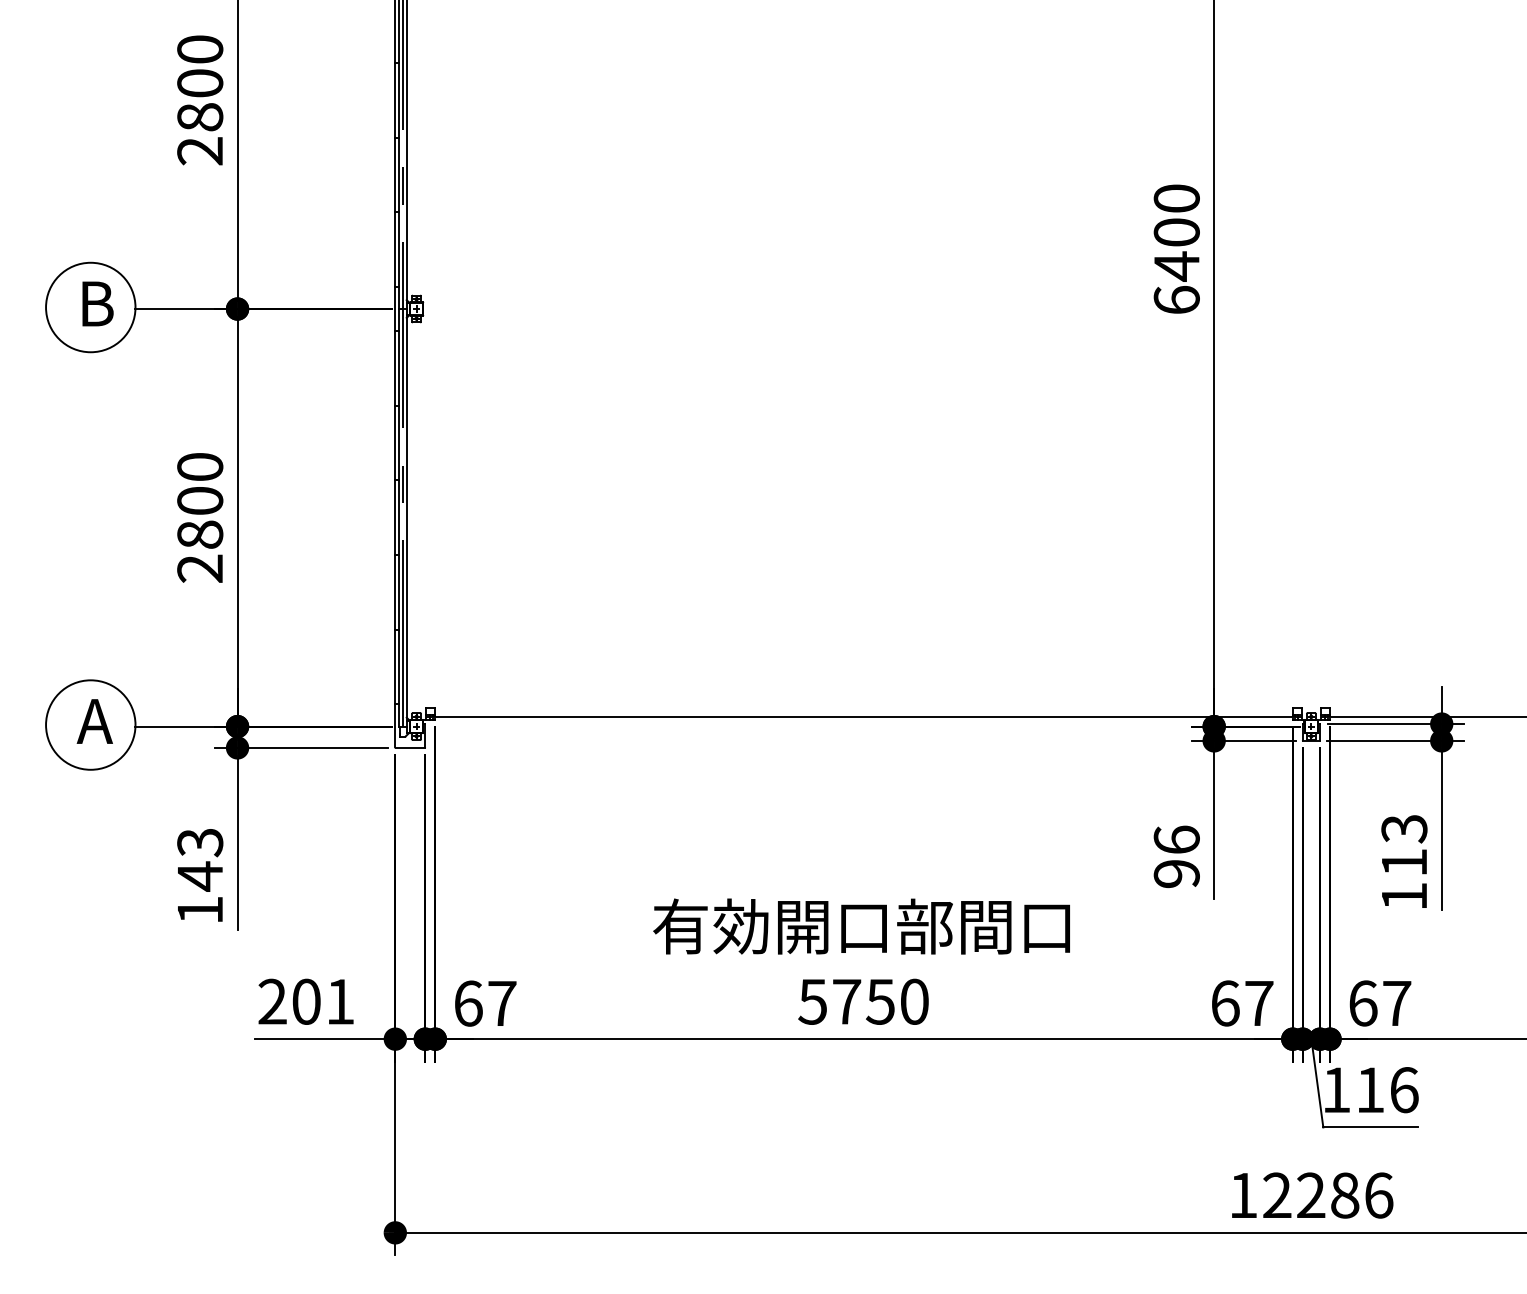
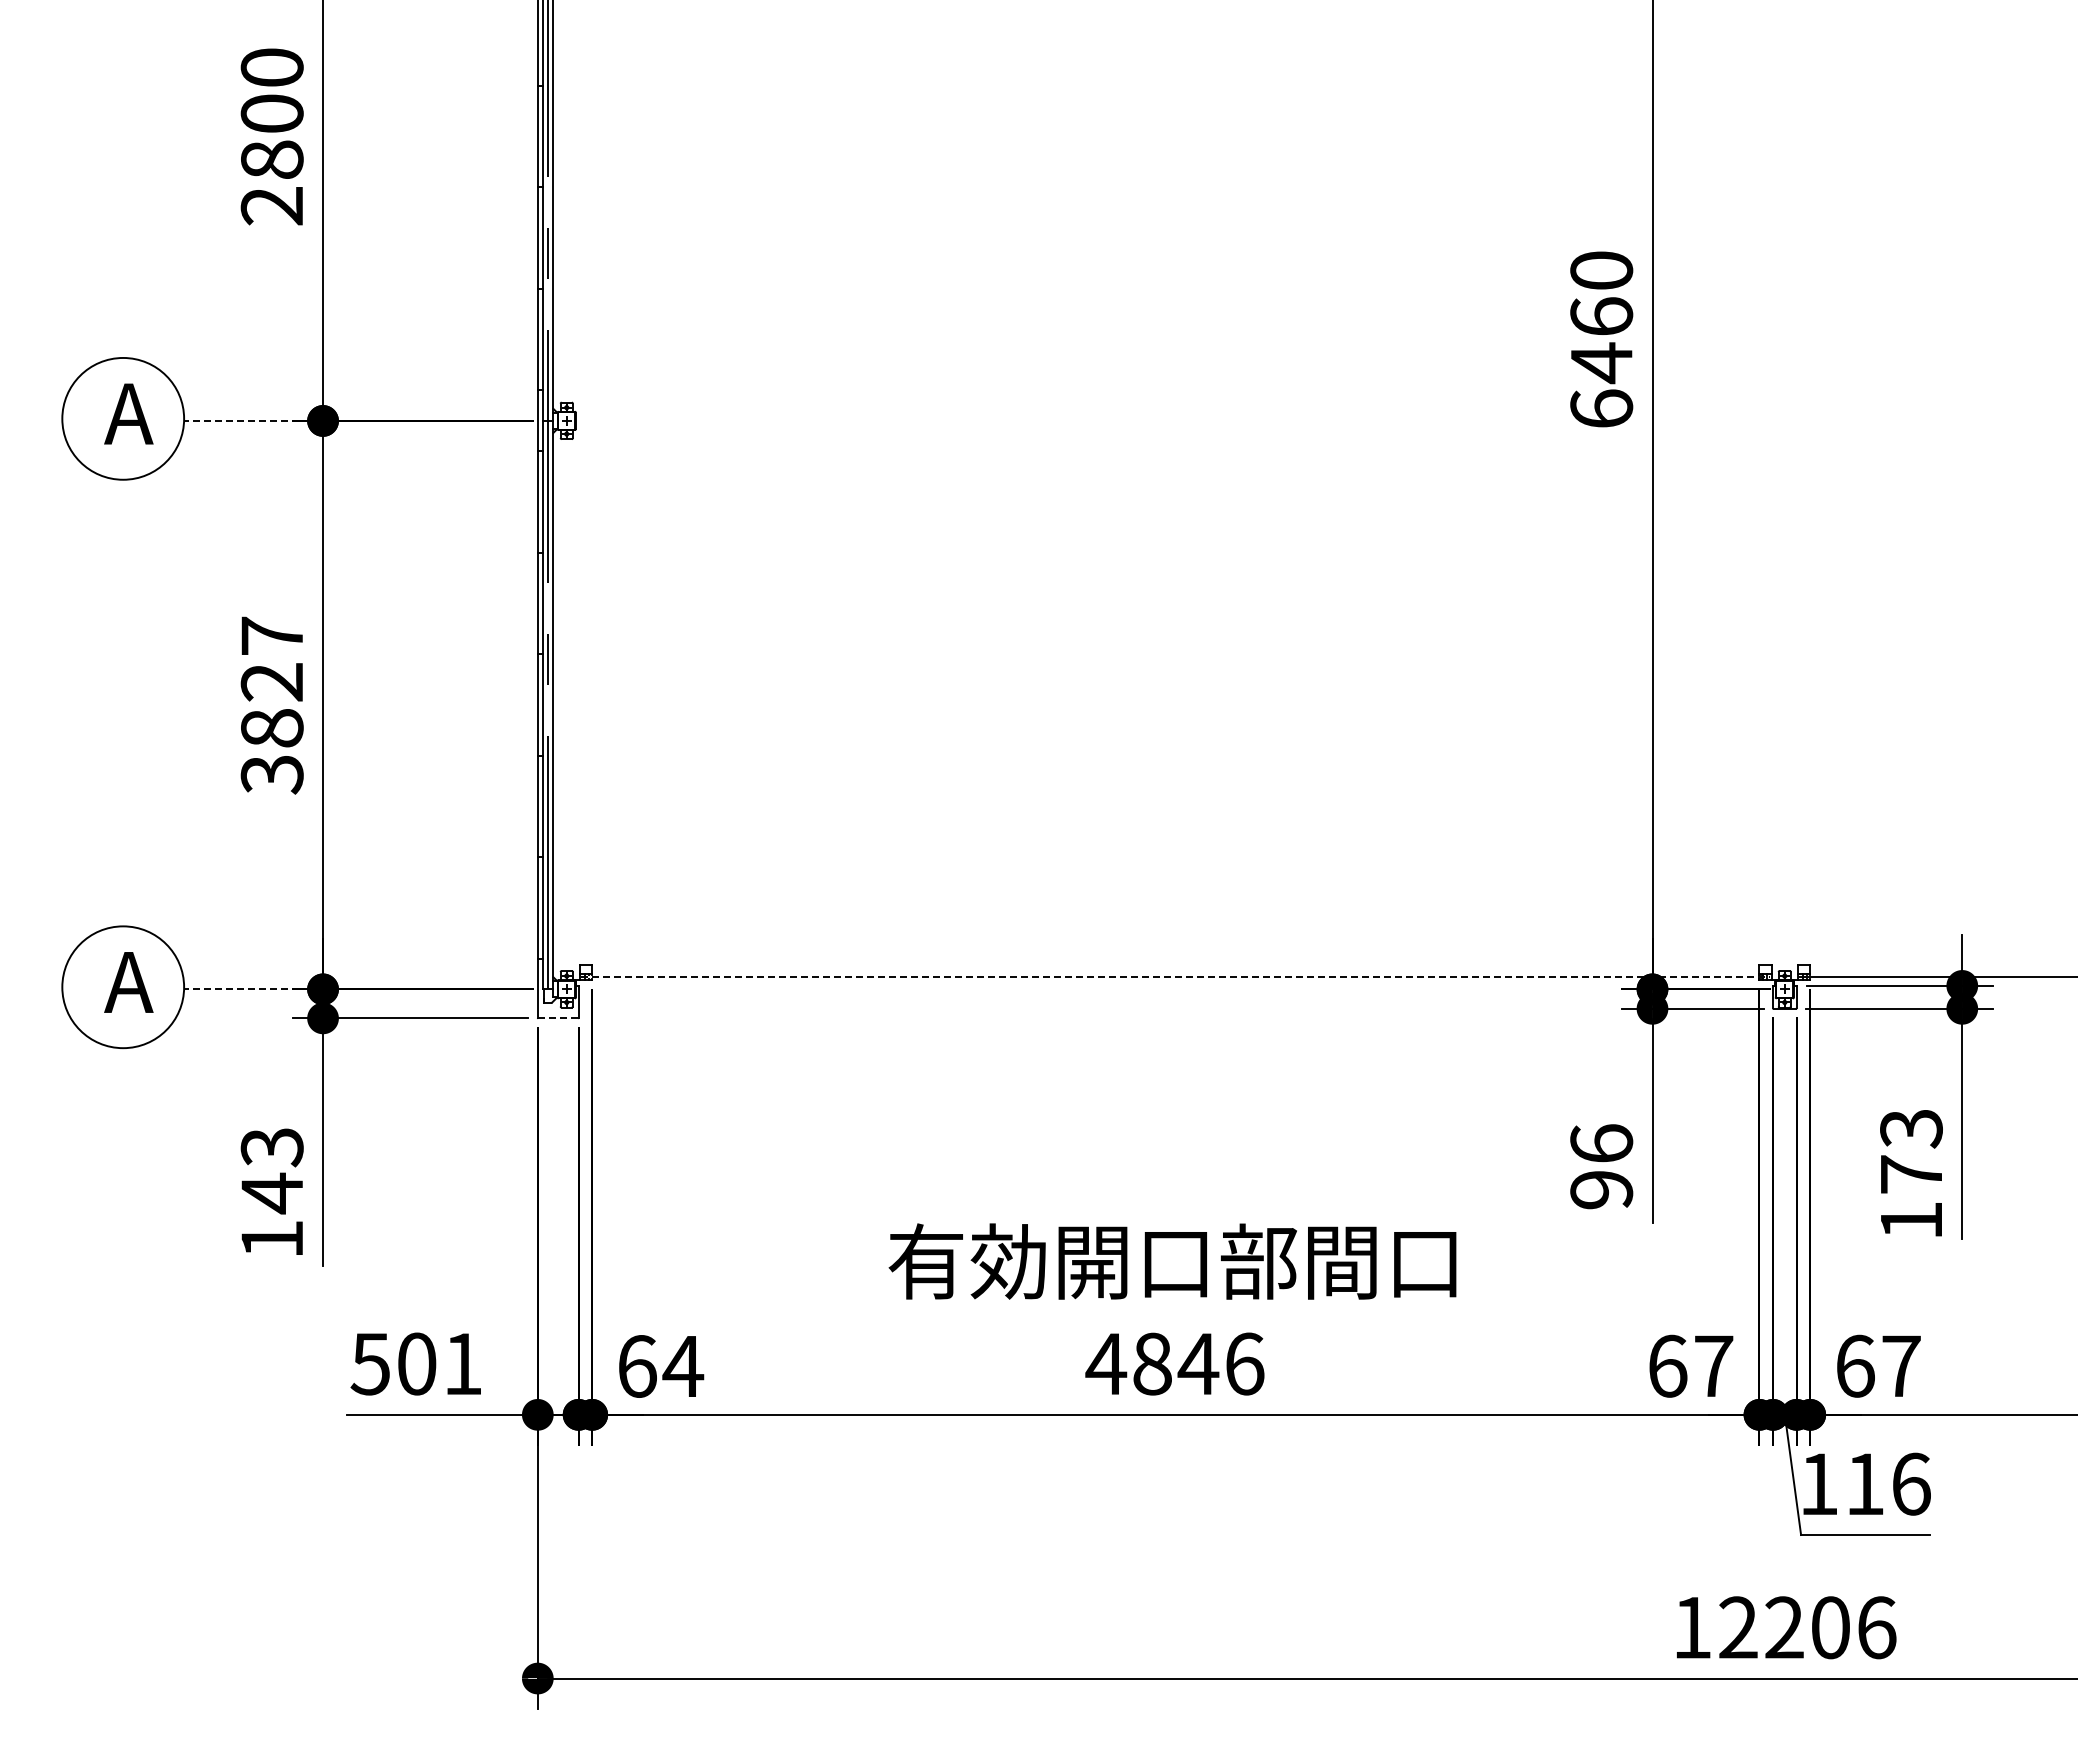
text: (1176, 232) -> (1601, 316), 6400 -> 6460
text: (95, 303) -> (129, 413), B -> A
line: (176, 308) -> (240, 420), solid -> dashed
text: (199, 518) -> (271, 705), 2800 -> 3827
line: (864, 717) -> (1176, 976), solid -> dashed
line: (176, 726) -> (240, 989), solid -> dashed
line: (410, 748) -> (558, 1018), solid -> dashed
text: (1404, 862) -> (1911, 1174), 113 -> 173
text: (271, 1001) -> (369, 1363), 201 -> 501
text: (863, 1001) -> (1174, 1363), 5750 -> 4846
text: (502, 1003) -> (683, 1366), 67 -> 64
text: (1344, 1195) -> (1830, 1627), 12286 -> 12206

